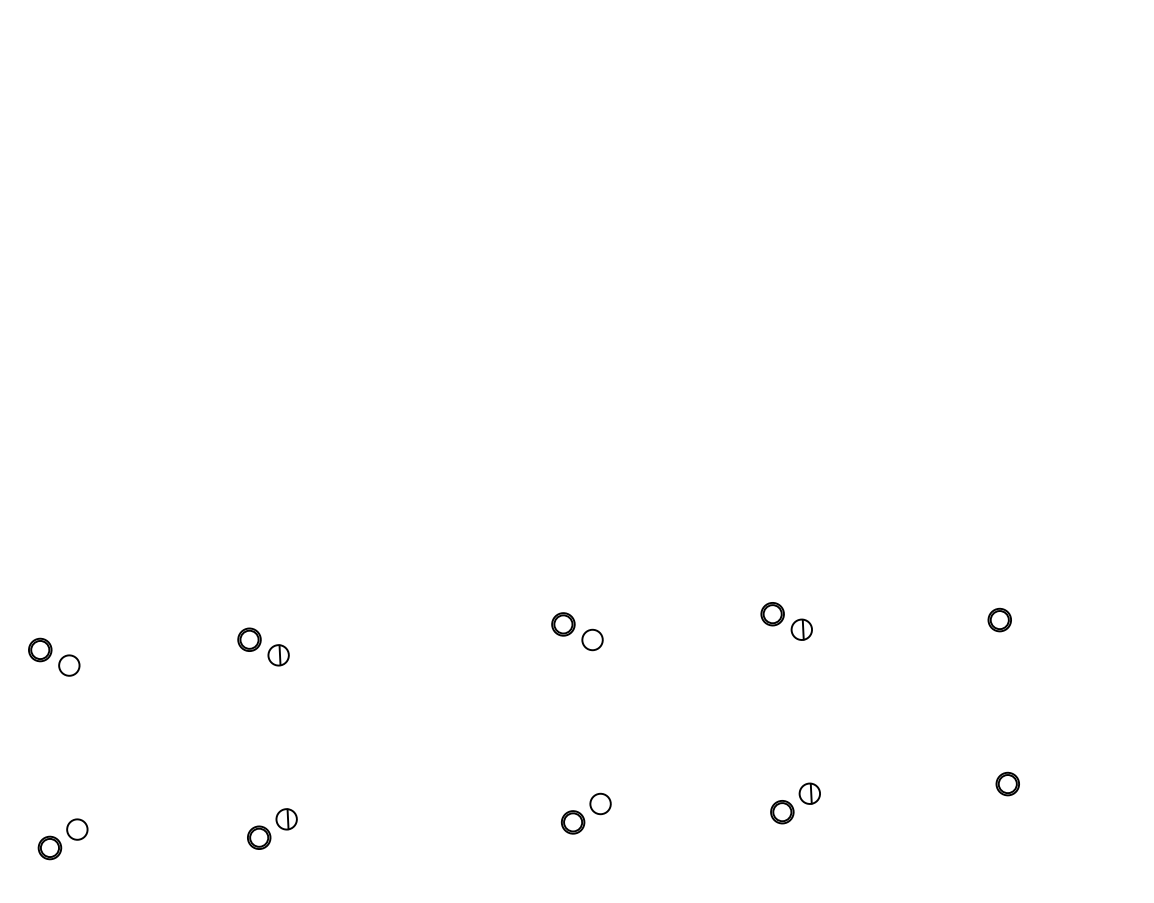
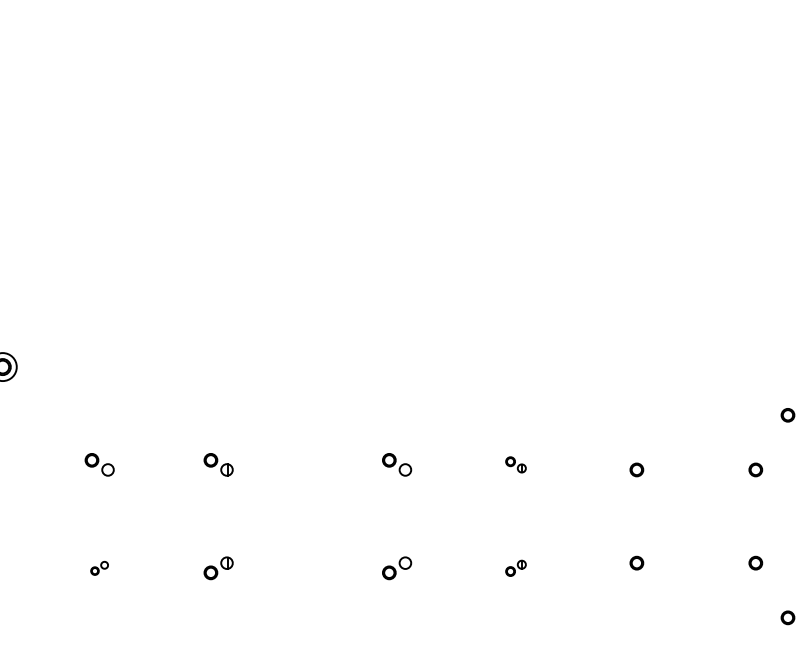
part: (785, 620) -> (515, 464), size x0.7
part: (794, 803) -> (515, 568), size x0.7
part: (62, 839) -> (99, 568), size x0.6

